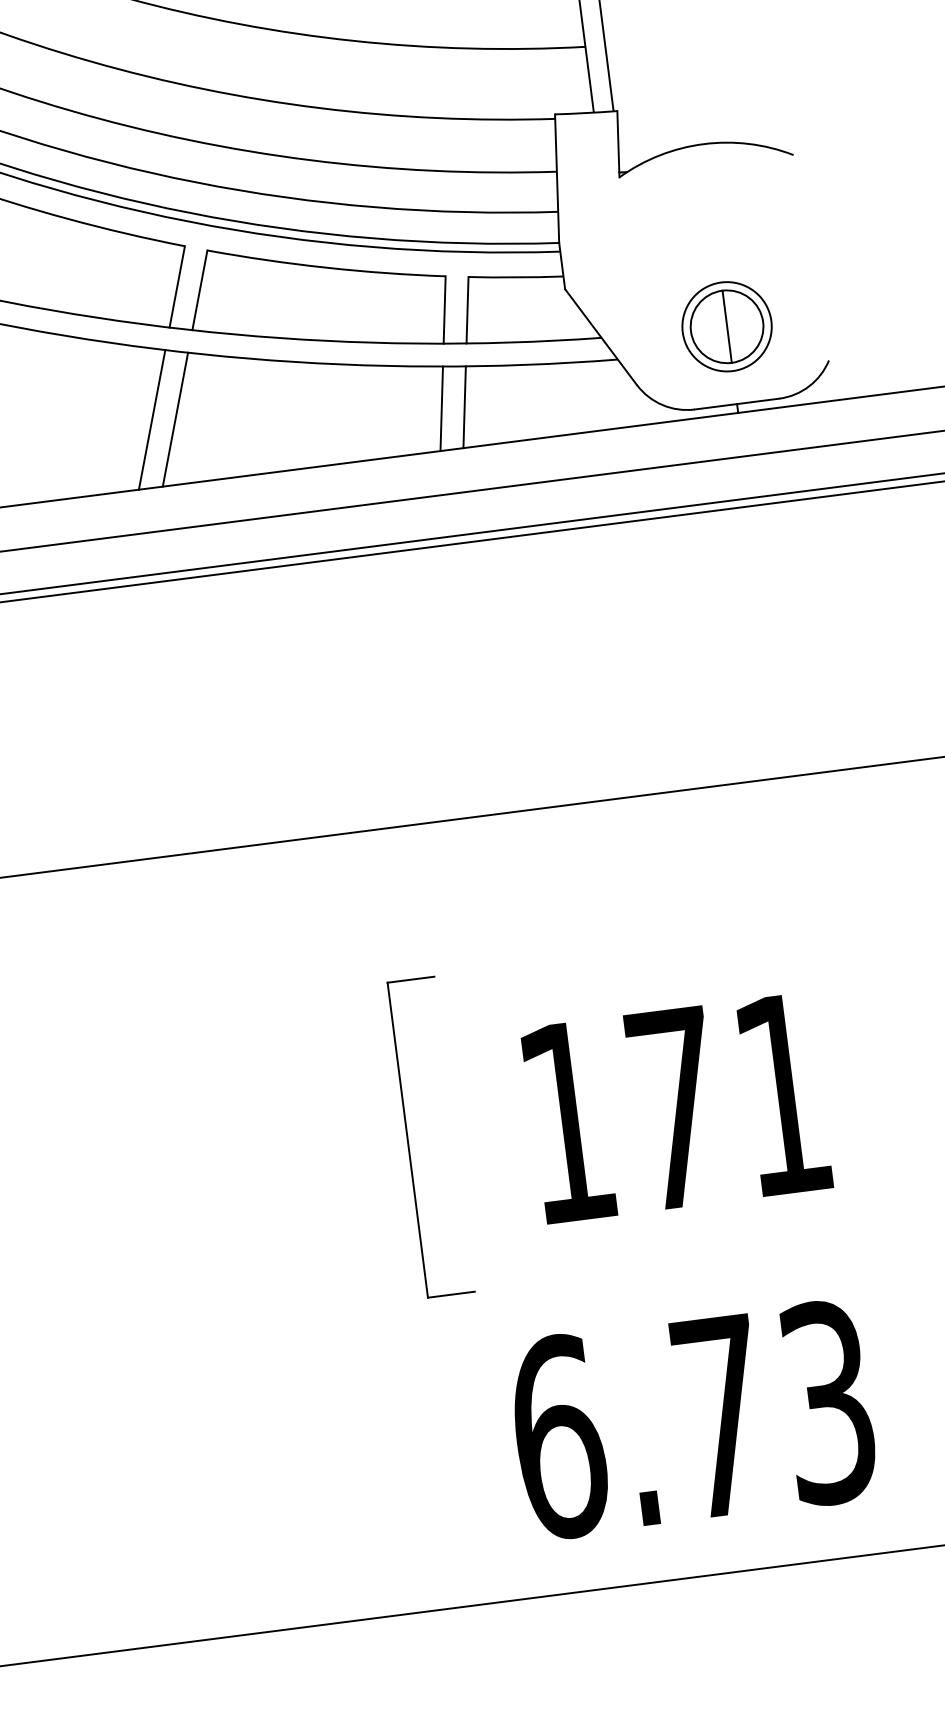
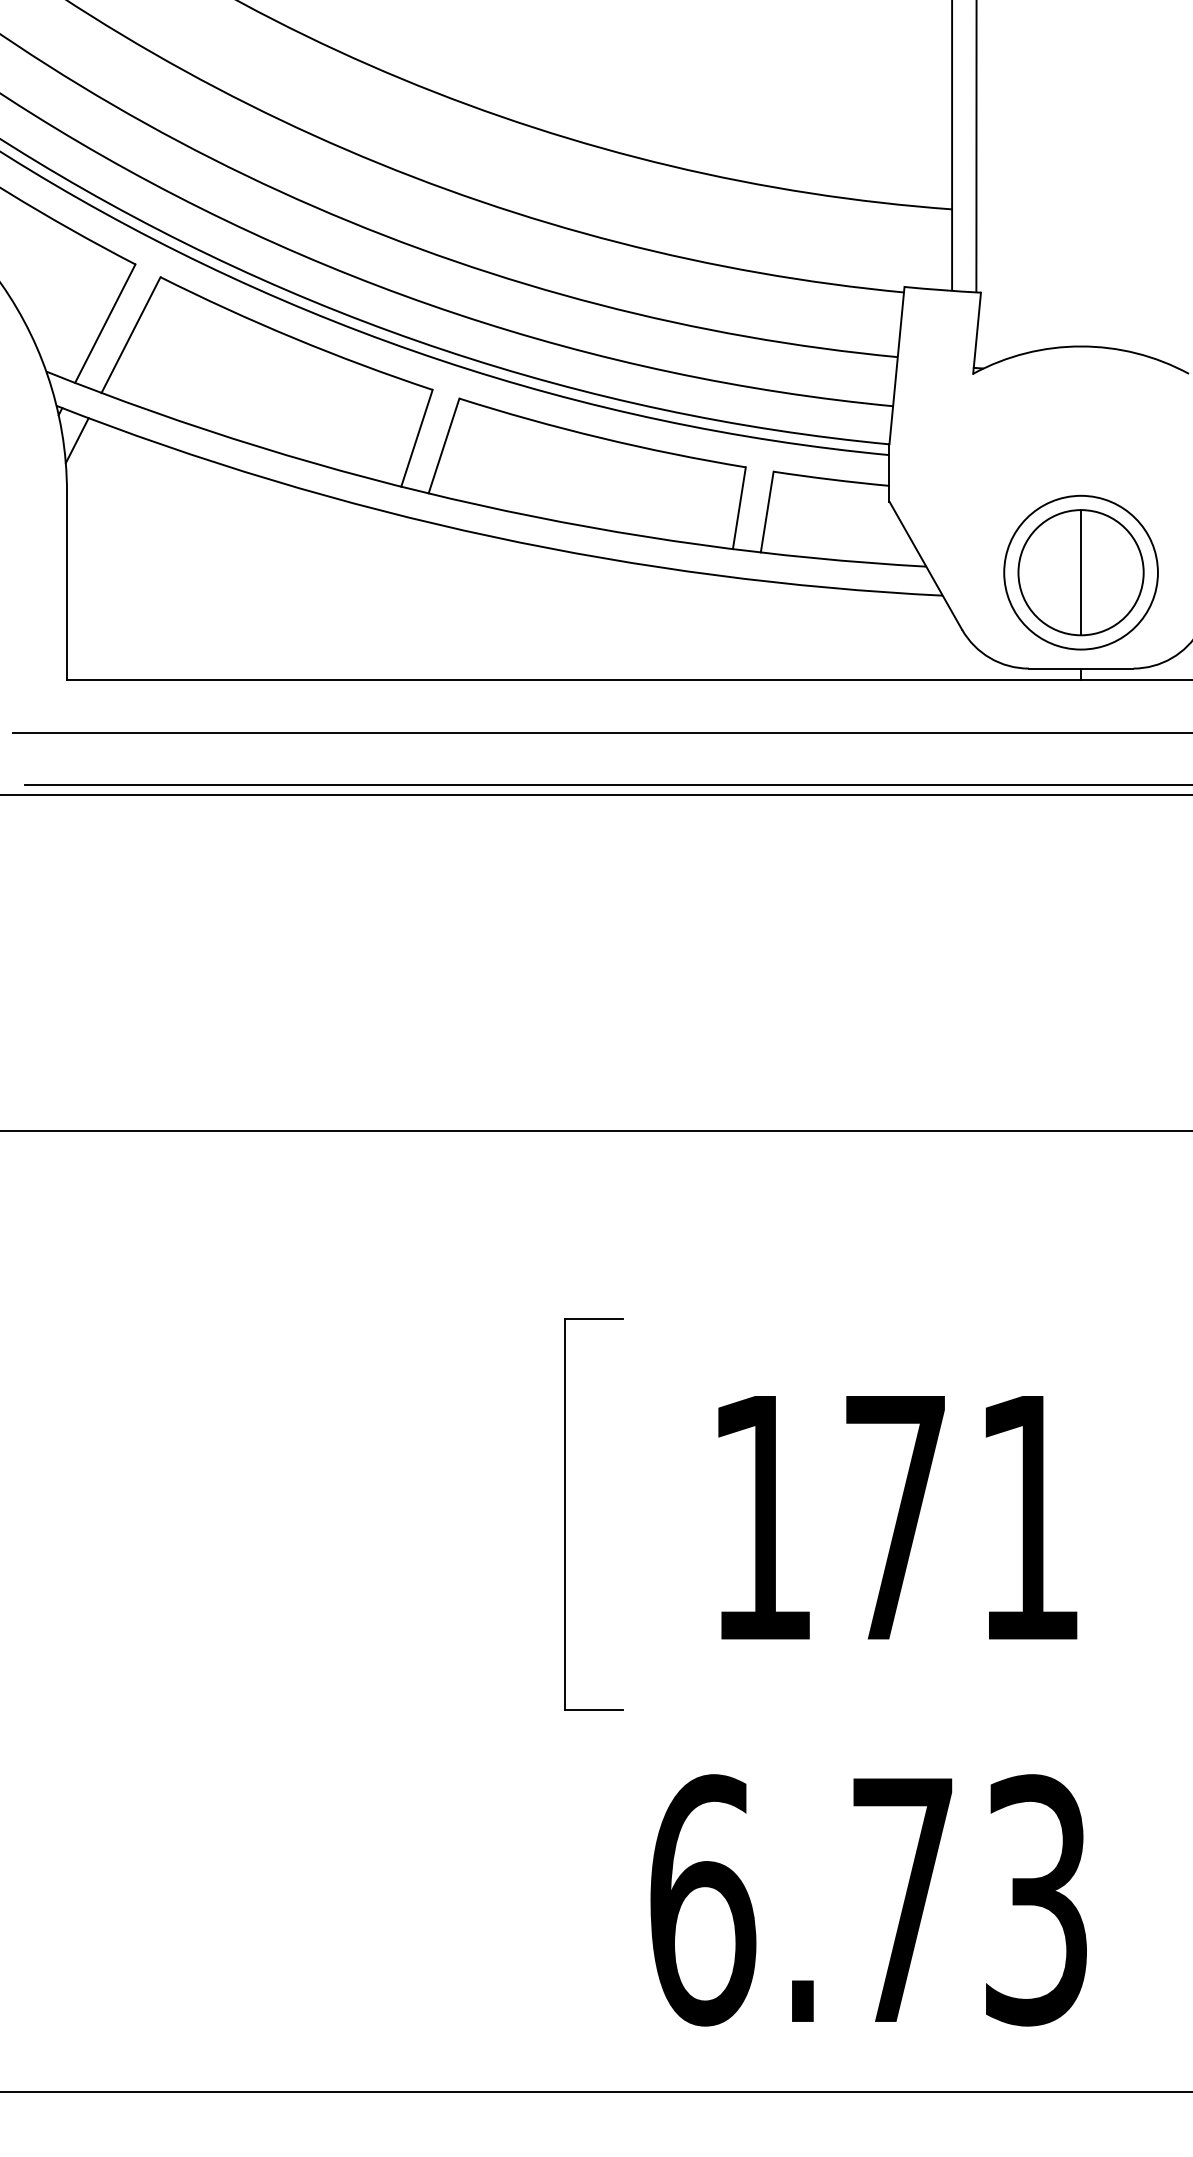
part: (726, 326) -> (1080, 572), size x1.4
line: (464, 406) -> (748, 629), removed
line: (441, 408) -> (720, 627), removed
line: (152, 419) -> (365, 596), removed
line: (174, 419) -> (393, 599), removed

